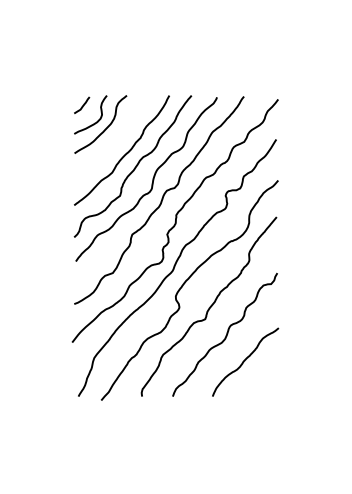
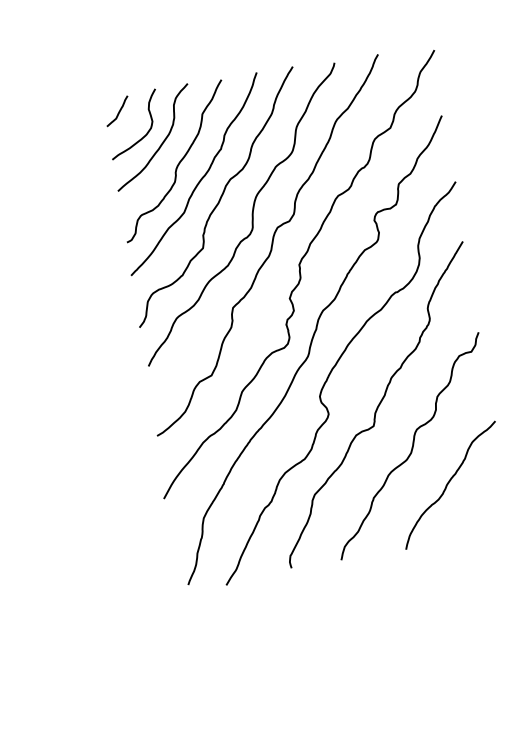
curve: (112, 142) -> (176, 163), added

